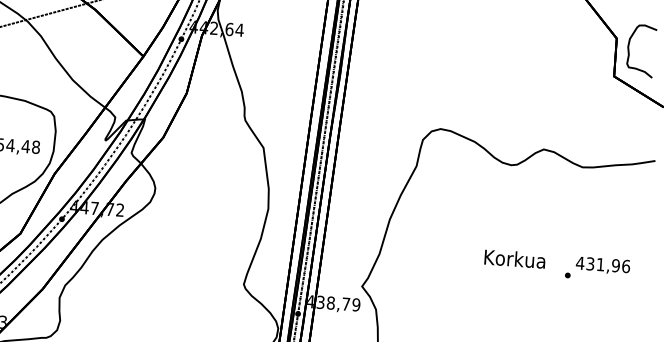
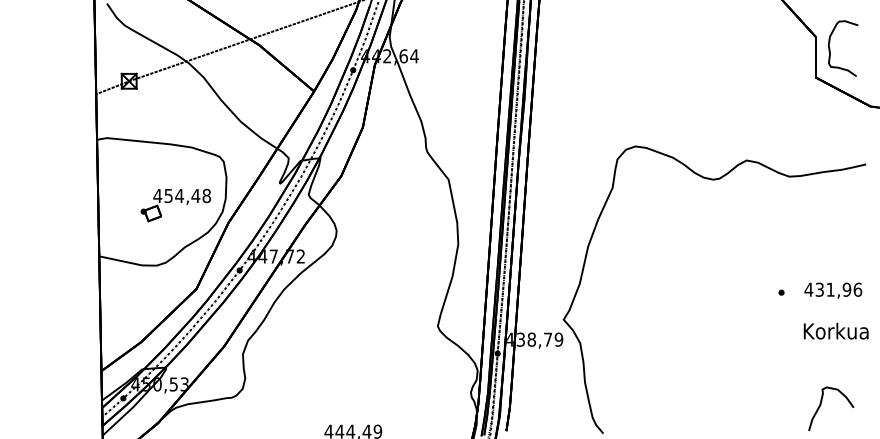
text: (514, 258) -> (835, 330), moved
text: (603, 265) -> (833, 290), moved

